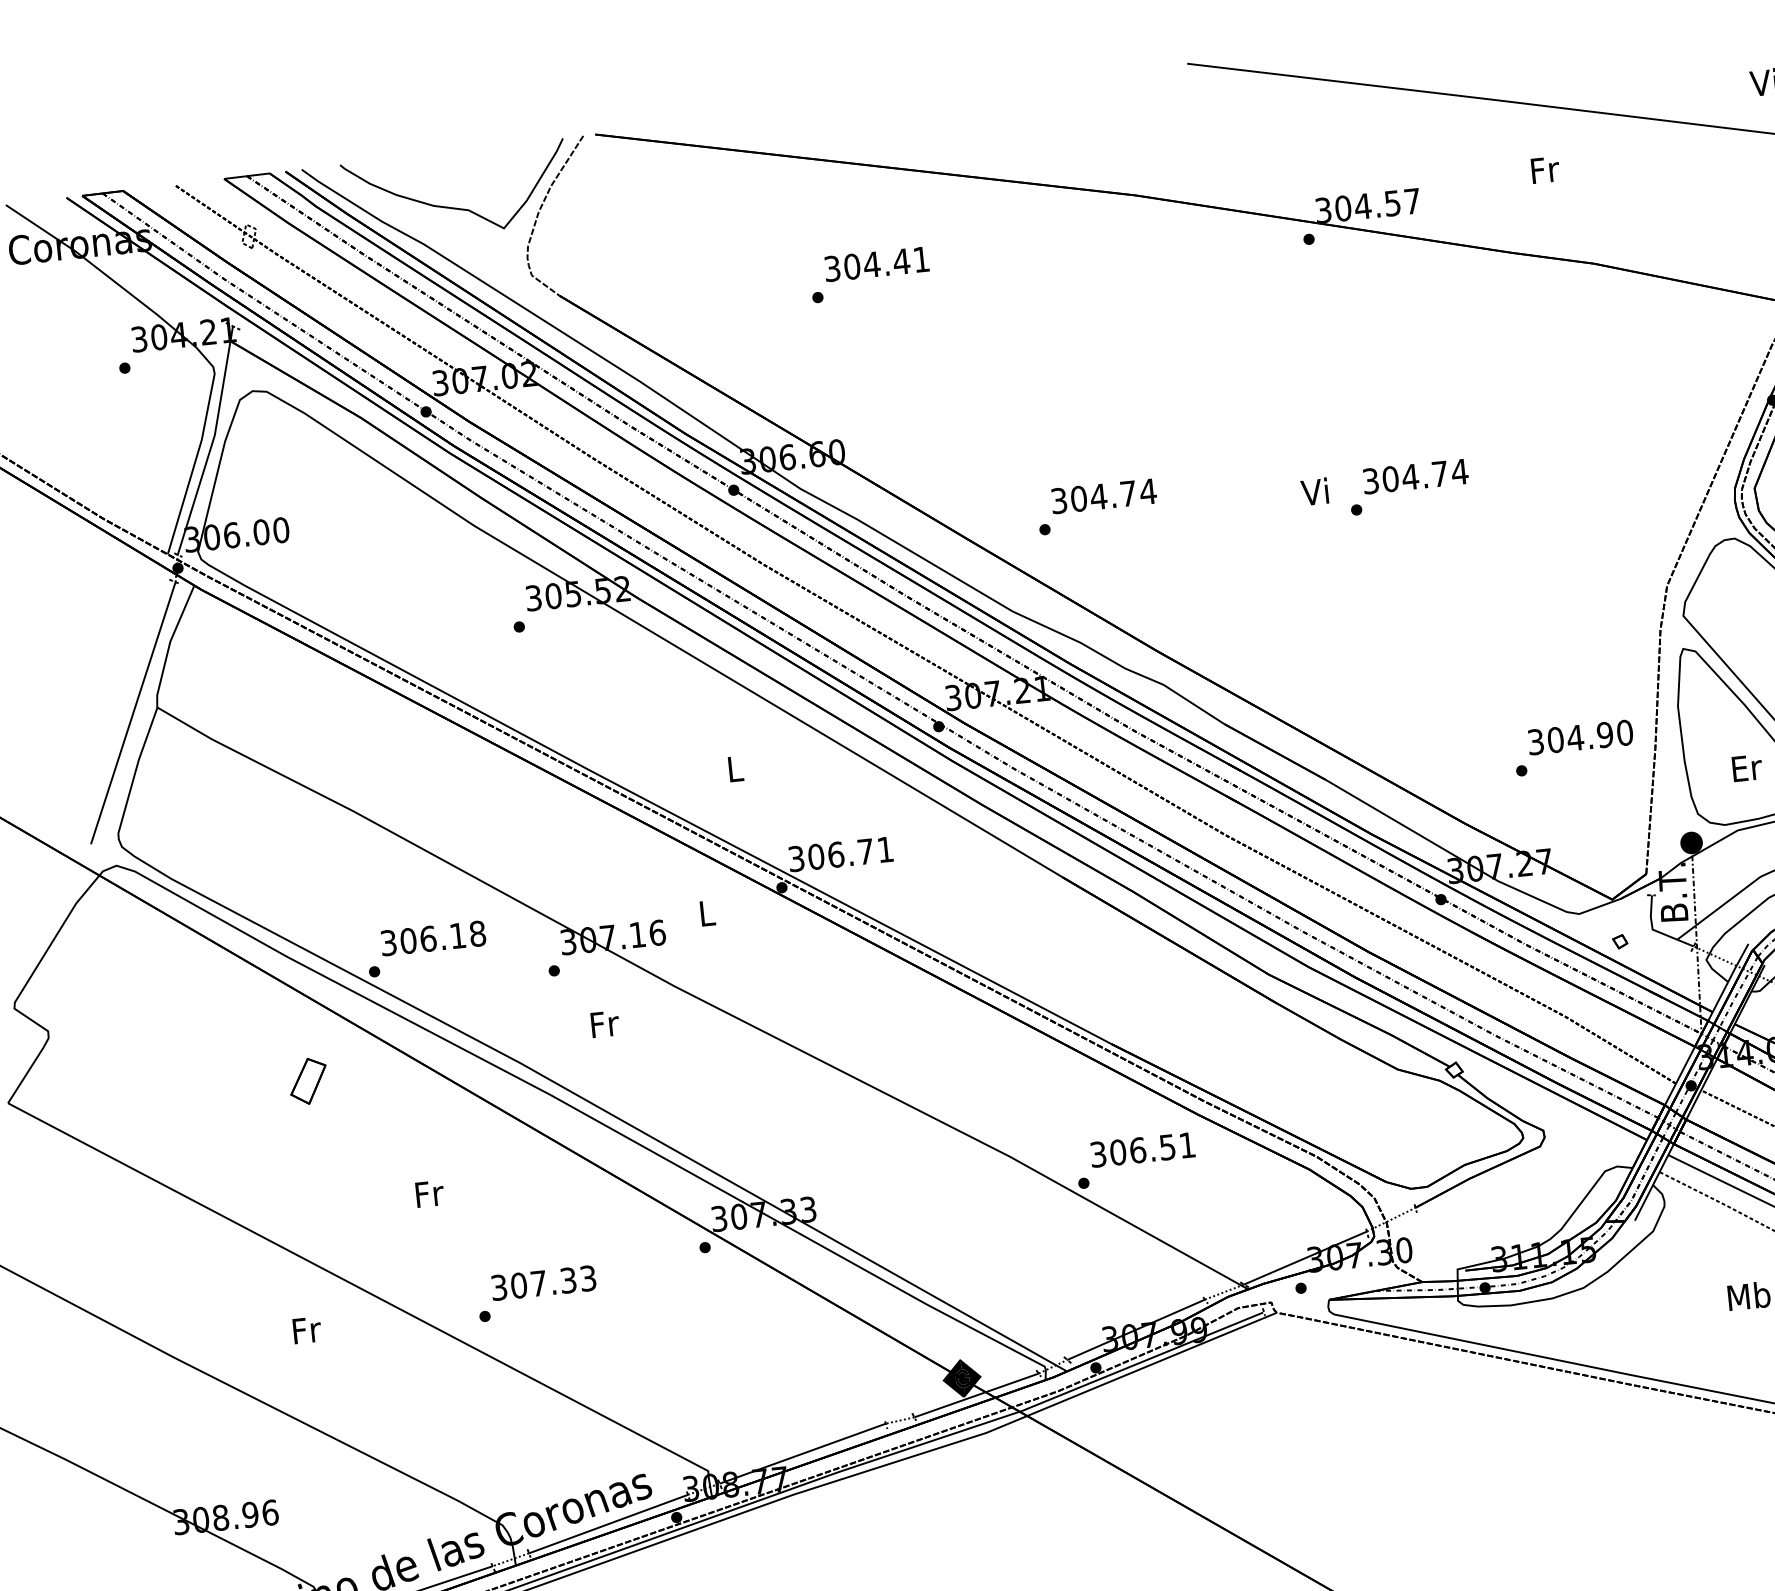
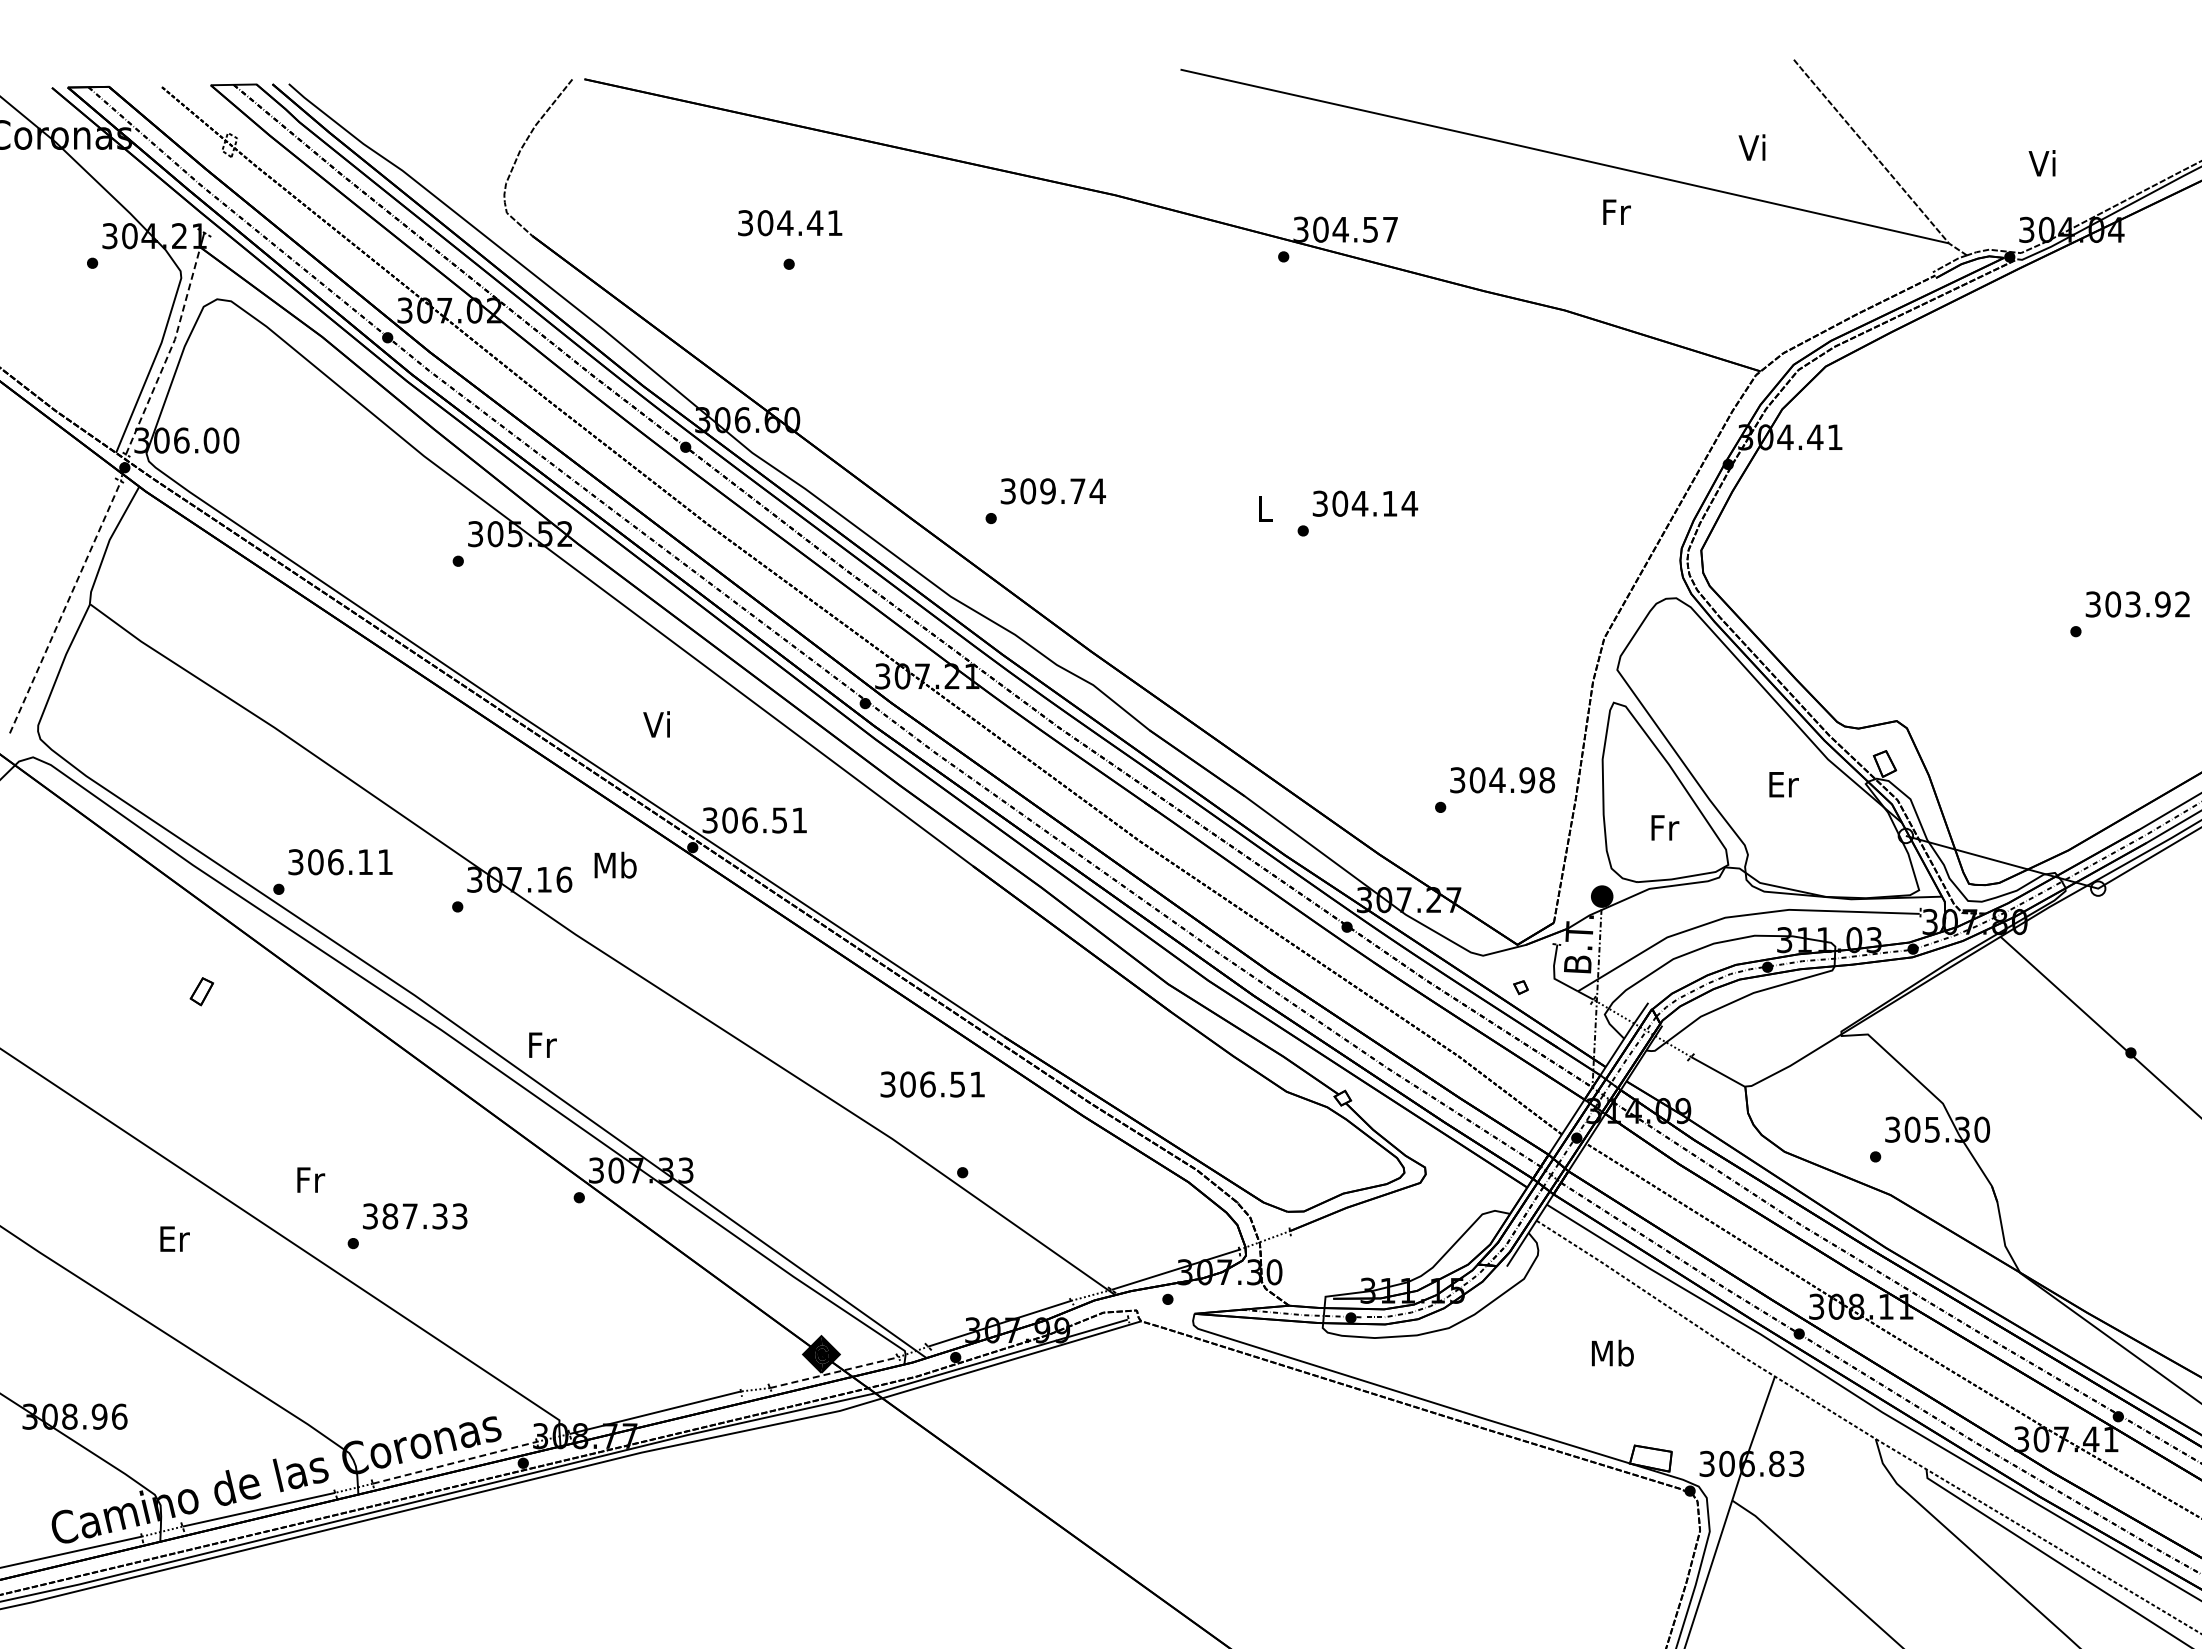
text: (1544, 169) -> (1616, 211), moved
curve: (451, 206) -> (434, 136), removed
text: (877, 264) -> (790, 223), moved
line: (210, 449) -> (169, 352), solid -> dashed
text: (1439, 473) -> (1389, 503), 304.74 -> 304.14
text: (1314, 491) -> (1263, 508), Vi -> L
text: (1098, 497) -> (1047, 491), 304.74 -> 309.74
line: (133, 713) -> (65, 607), solid -> dashed
text: (1625, 733) -> (1547, 780), 304.90 -> 304.98
text: (1747, 767) -> (1665, 827), Er -> Fr
text: (733, 768) -> (656, 724), L -> Vi
text: (865, 851) -> (779, 820), 306.71 -> 306.51
text: (706, 912) -> (615, 864), L -> Mb
text: (477, 934) -> (385, 862), 306.18 -> 306.11
text: (604, 1023) -> (542, 1044), moved
part: (308, 1081) -> (201, 991), size x0.6
text: (1142, 1149) -> (932, 1084), moved
text: (430, 1193) -> (311, 1179), moved
text: (519, 1285) -> (390, 1216), 307.33 -> 387.33
text: (306, 1329) -> (174, 1238), Fr -> Er
line: (976, 1395) -> (834, 1372), solid -> dashed
line: (608, 1523) -> (454, 1462), solid -> dashed

